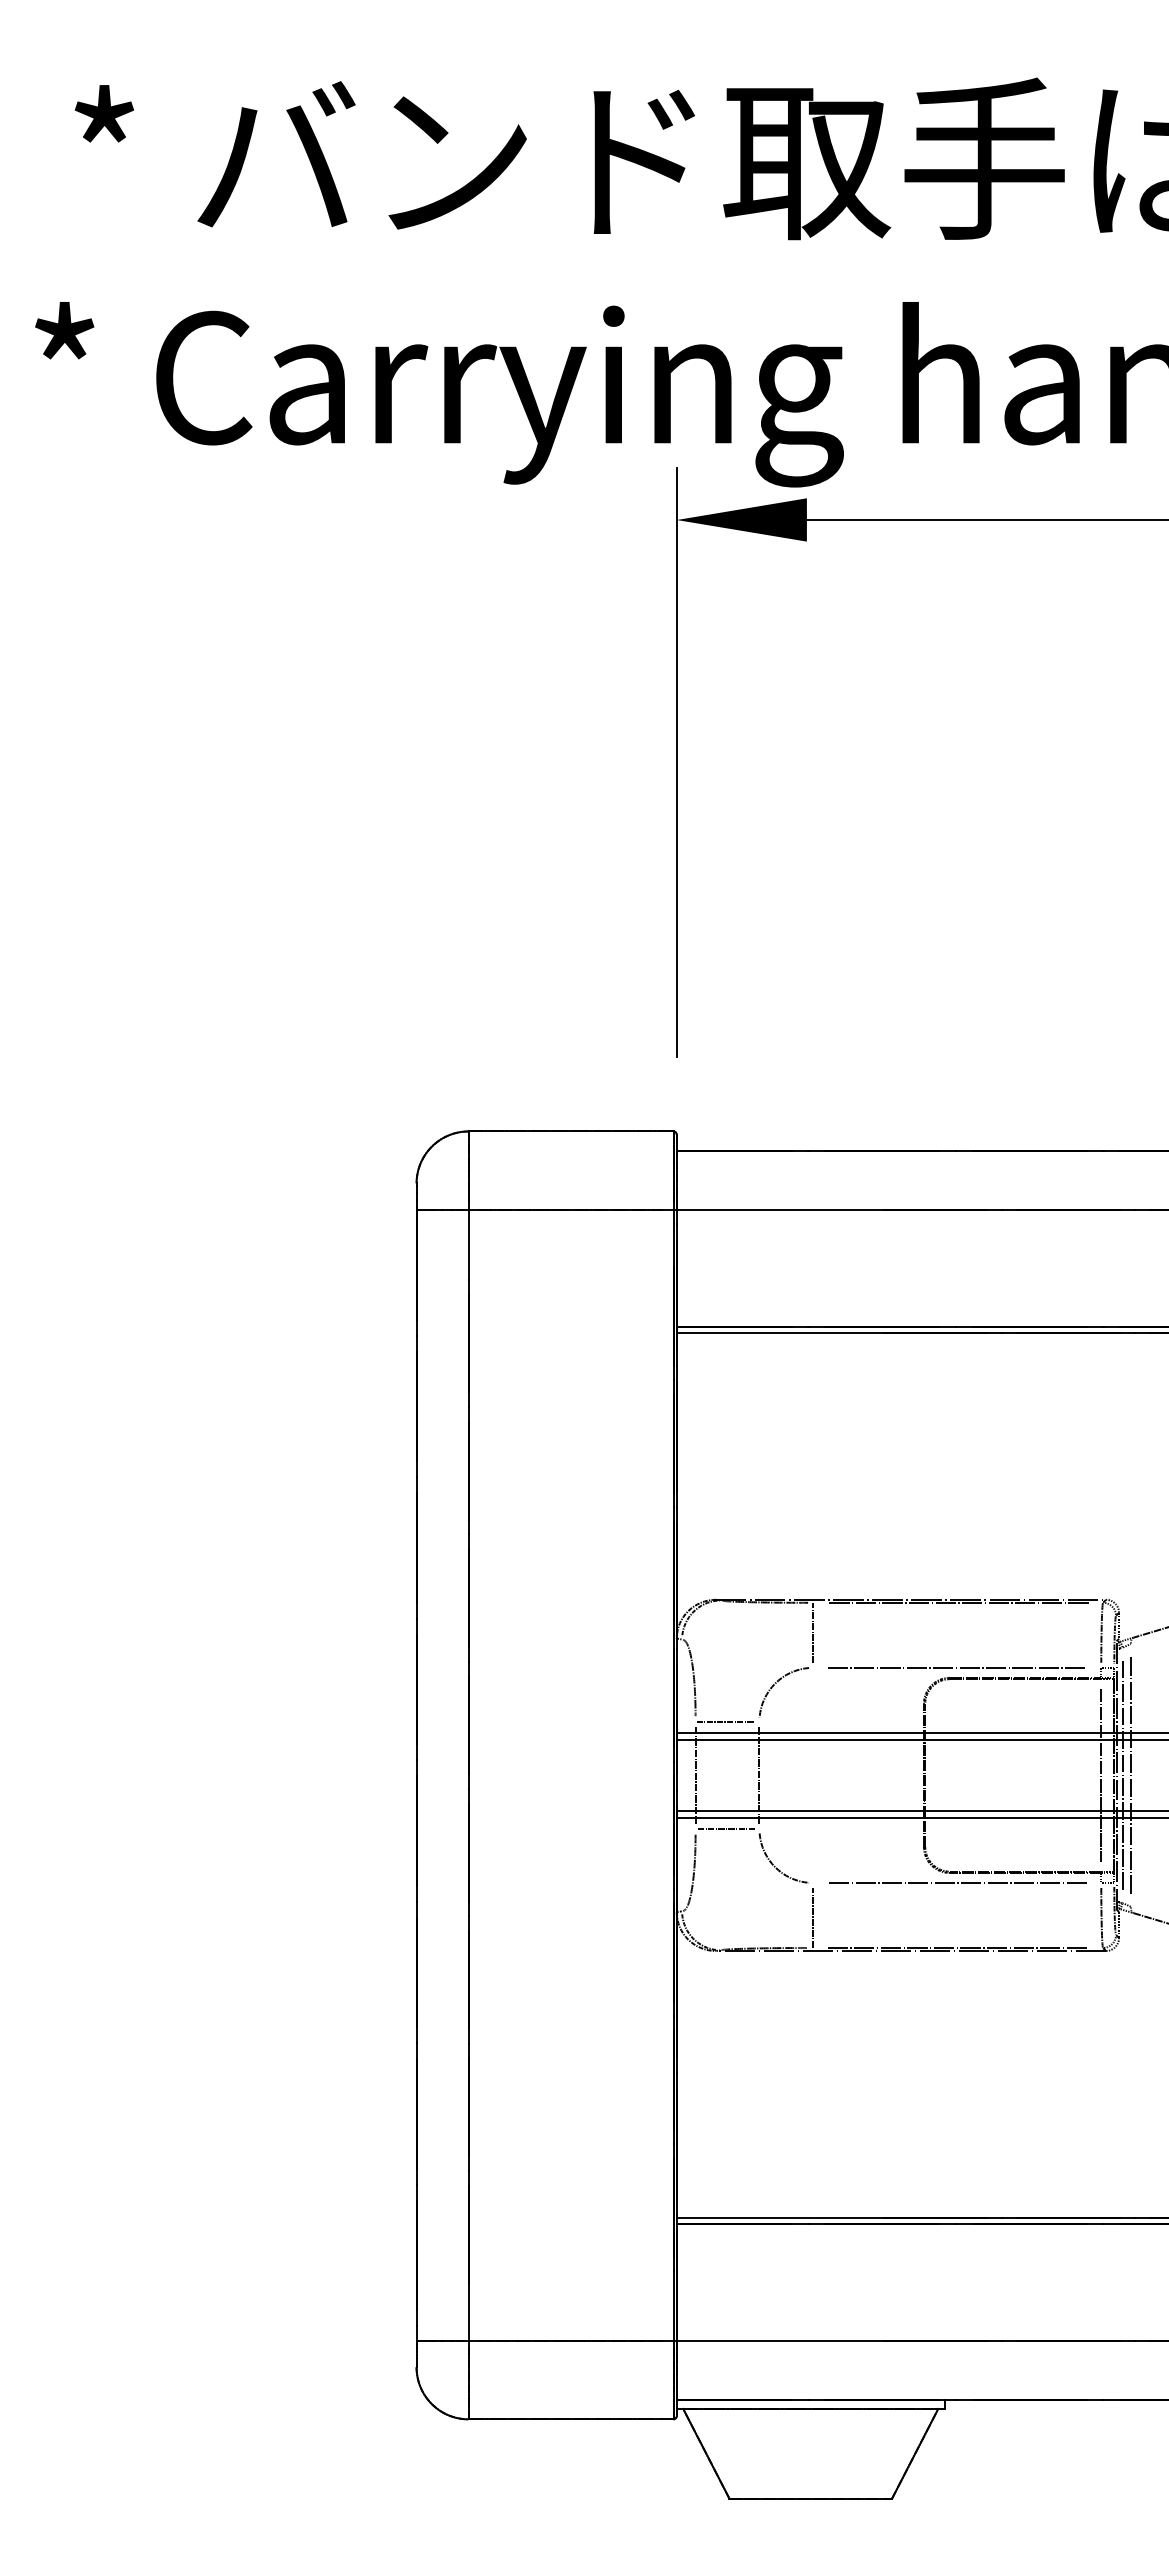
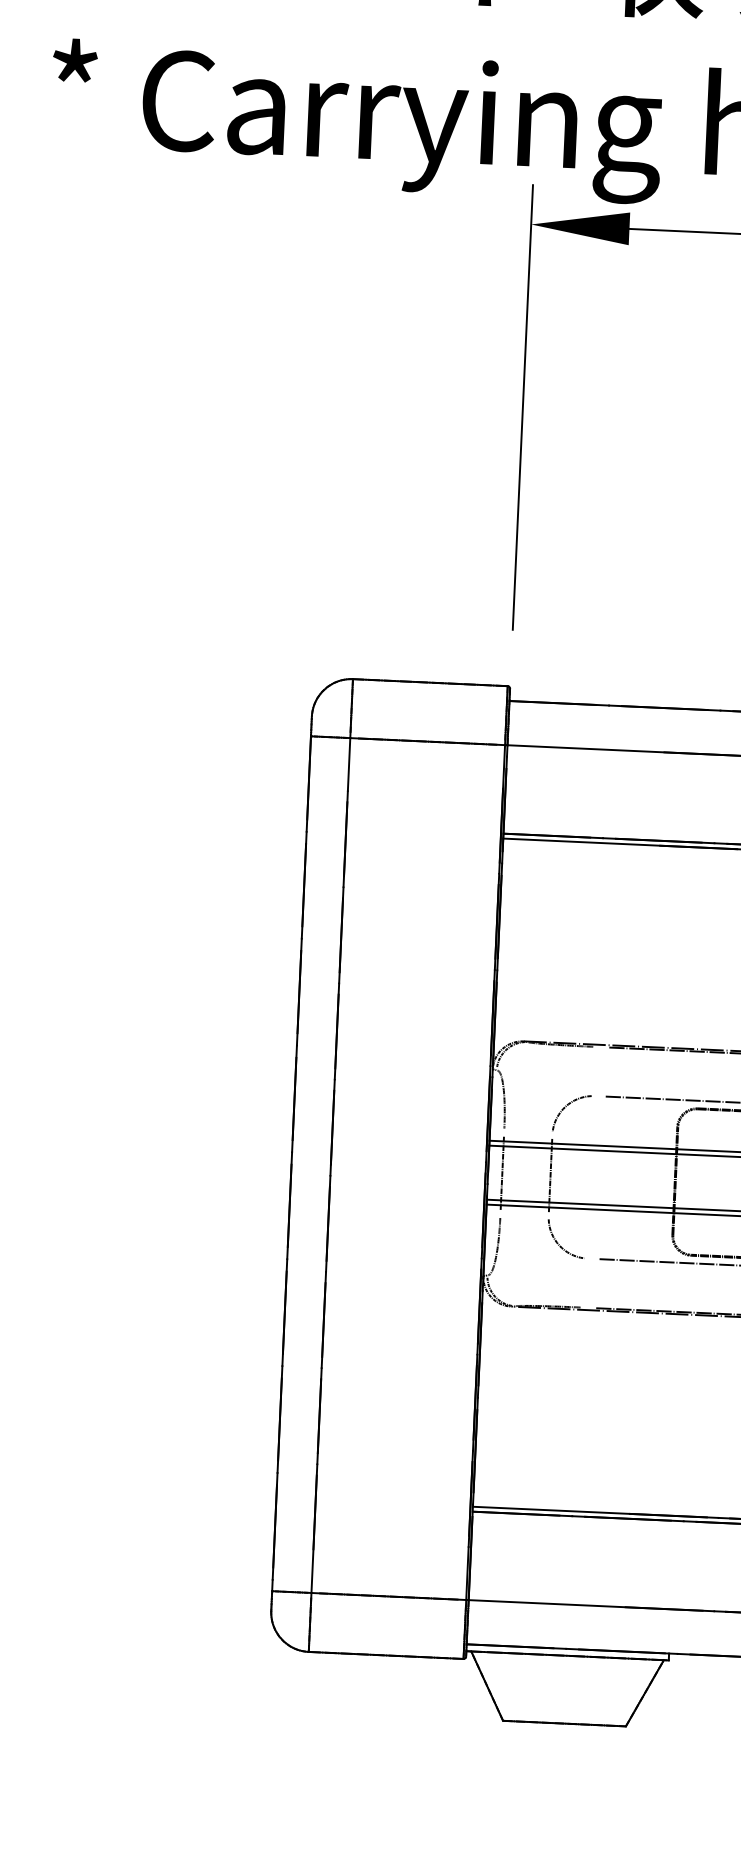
line: (813, 1632) -> (596, 1069), removed
line: (725, 1721) -> (526, 1133), removed
line: (725, 1829) -> (523, 1215), removed
line: (813, 1917) -> (586, 1284), removed

